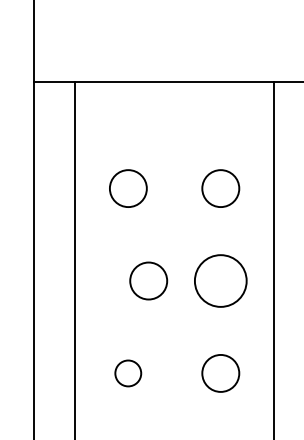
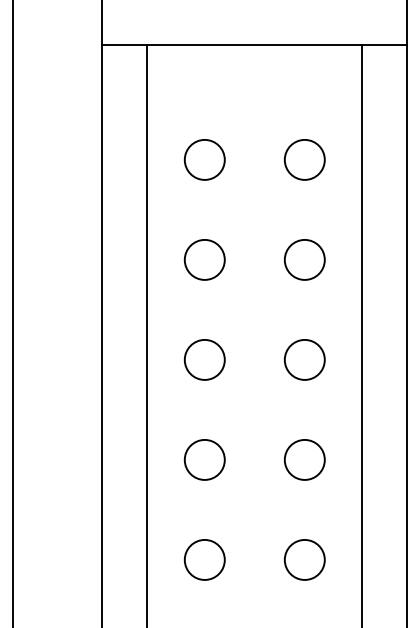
circle: (148, 280) -> (204, 259), moved
circle: (220, 280) -> (304, 259), size x0.71
circle: (128, 373) -> (204, 359), size x1.43

